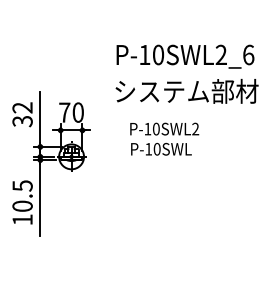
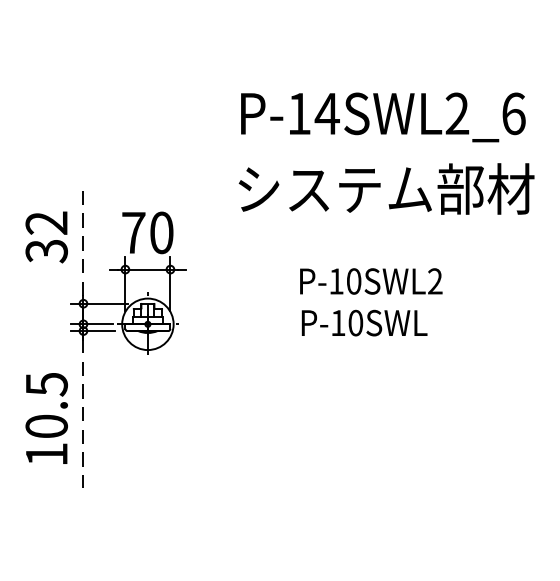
text: (158, 54) -> (327, 112), P-10SWL2_6 -> P-14SWL2_6
line: (40, 117) -> (83, 242), solid -> dashed
text: (164, 138) -> (370, 300), moved
line: (40, 200) -> (83, 414), solid -> dashed

